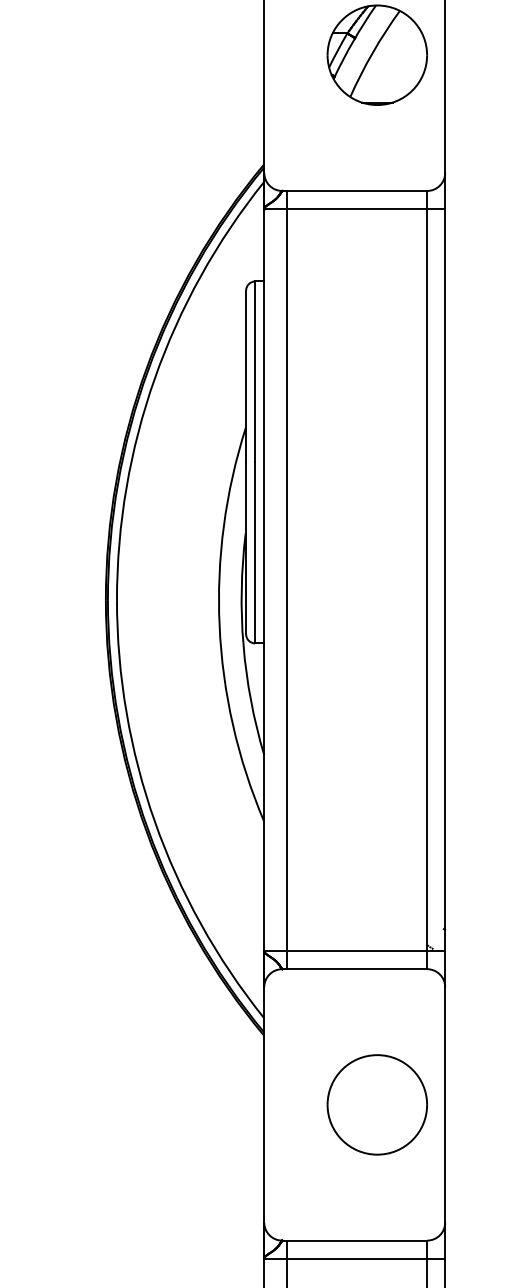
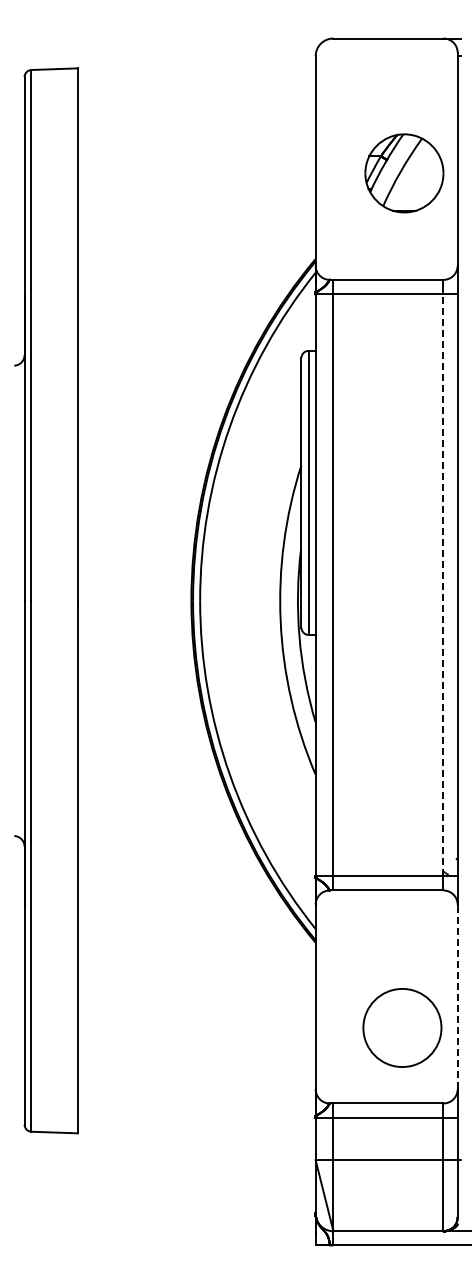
line: (427, 579) -> (443, 584), solid -> dashed
part: (377, 1104) -> (402, 1027), moved
line: (444, 1104) -> (457, 996), solid -> dashed

